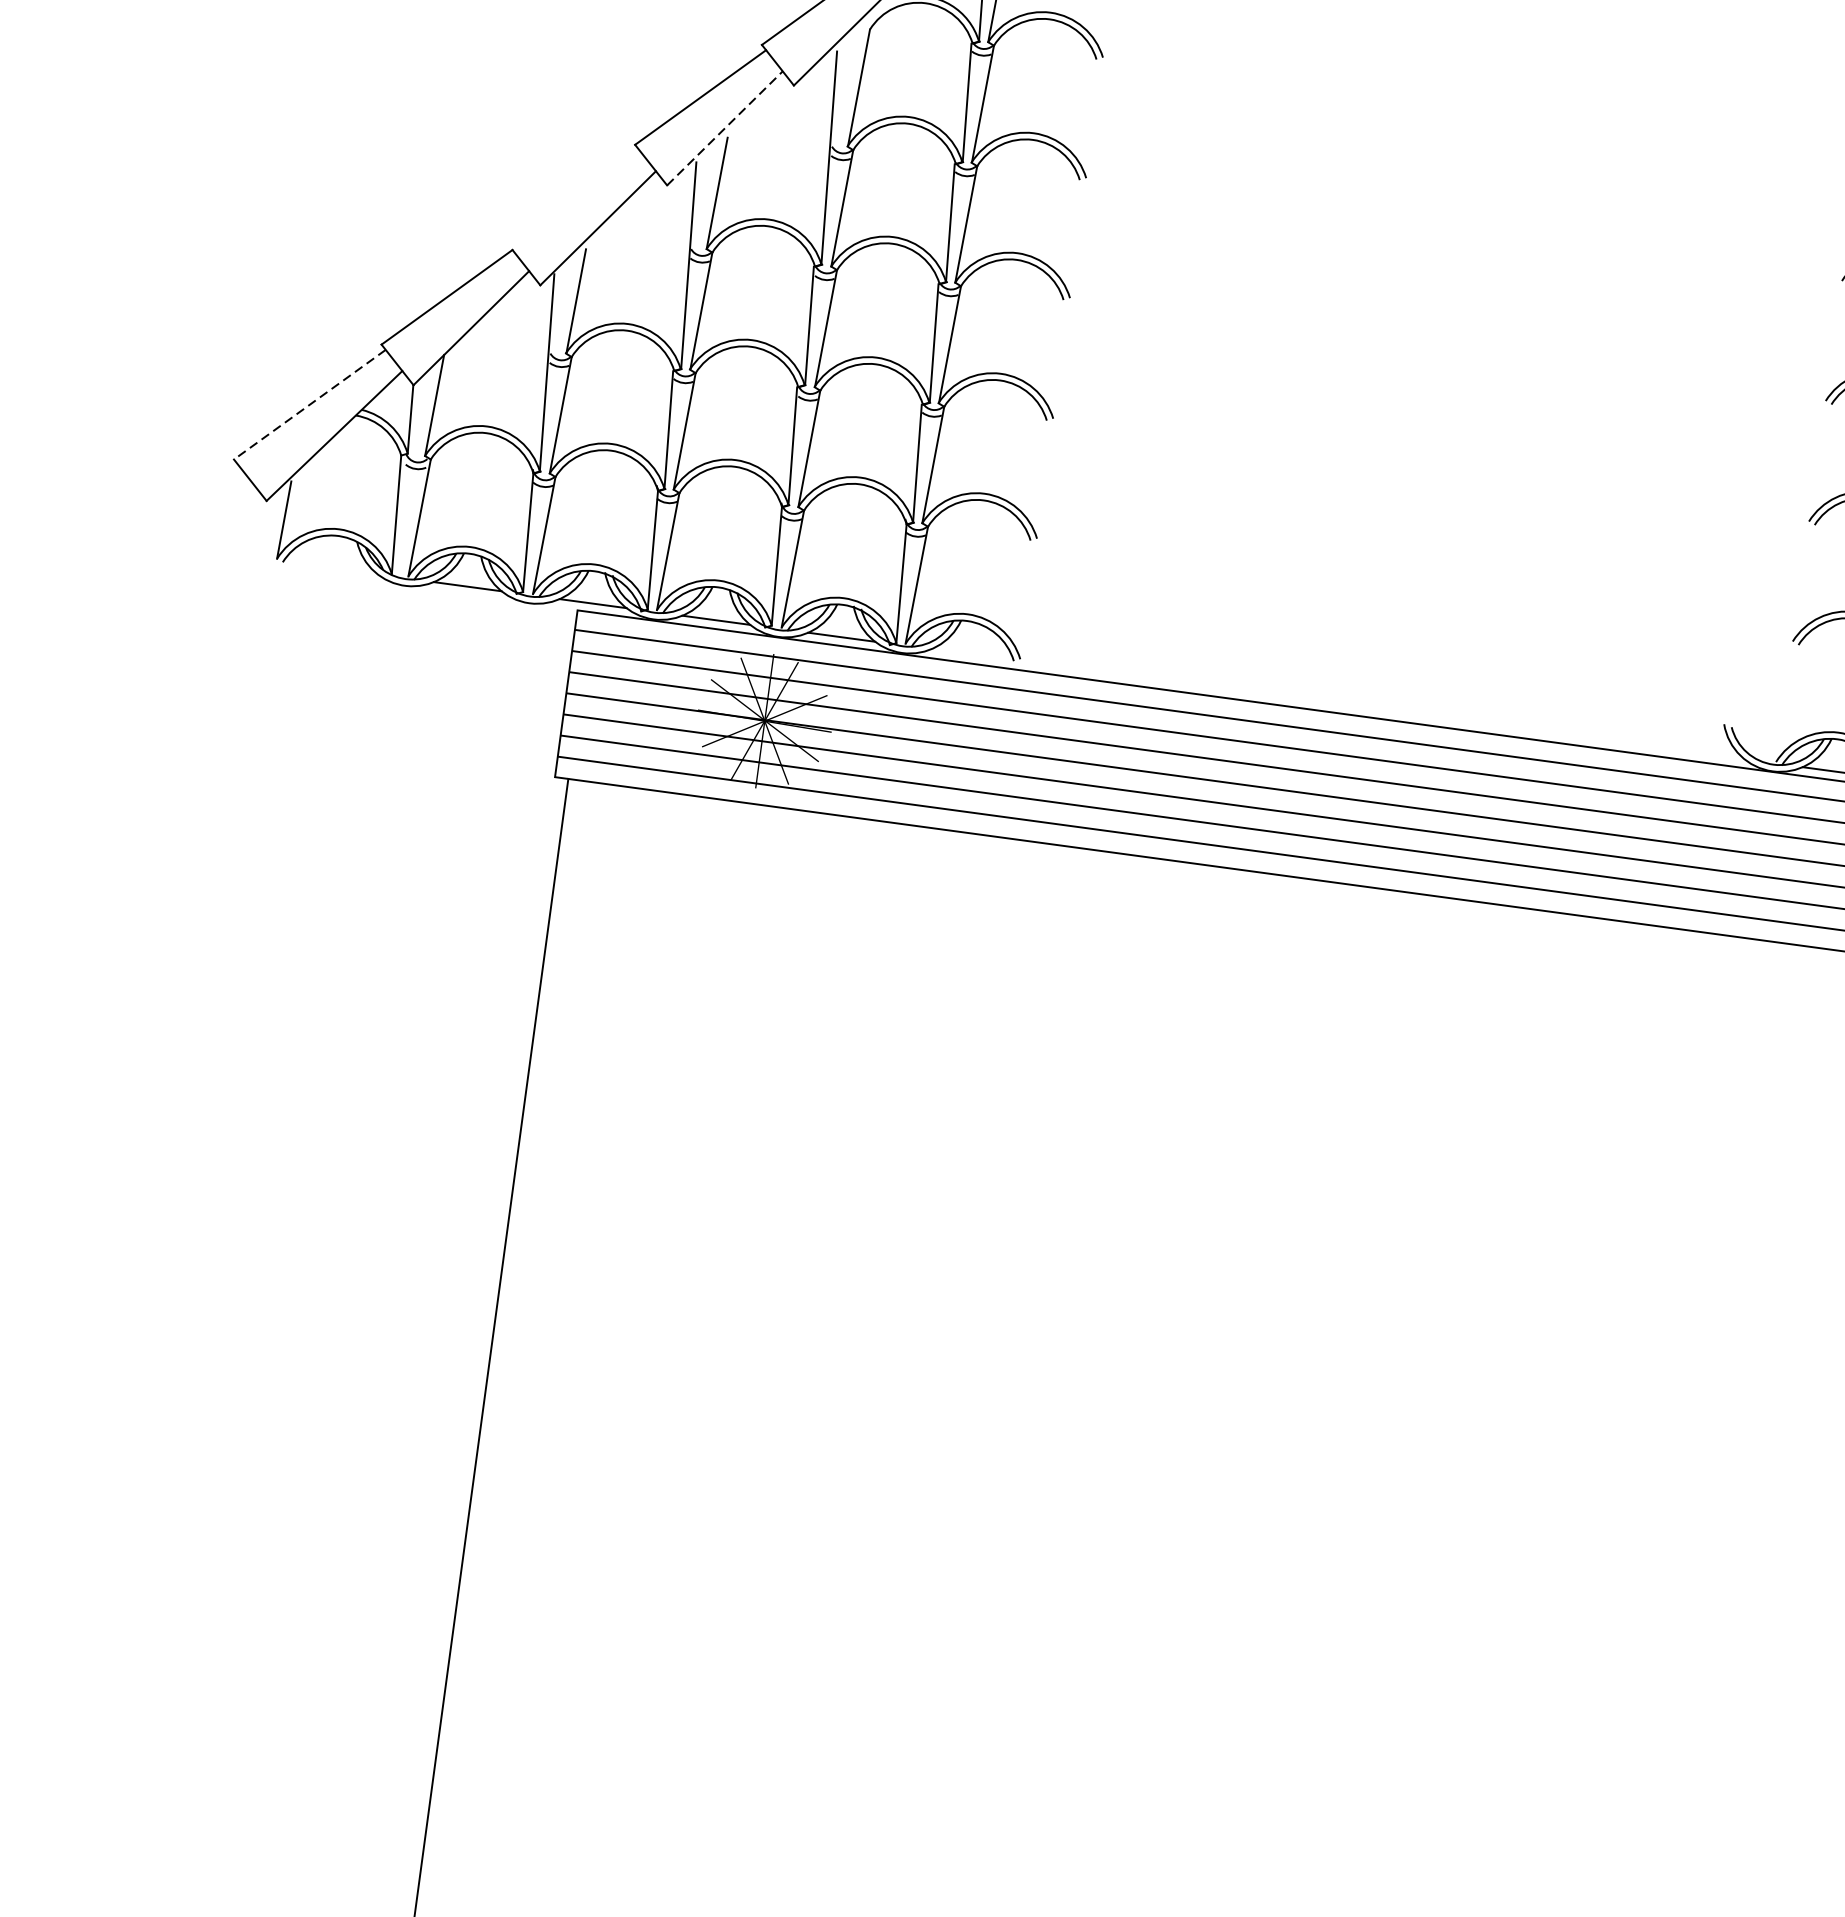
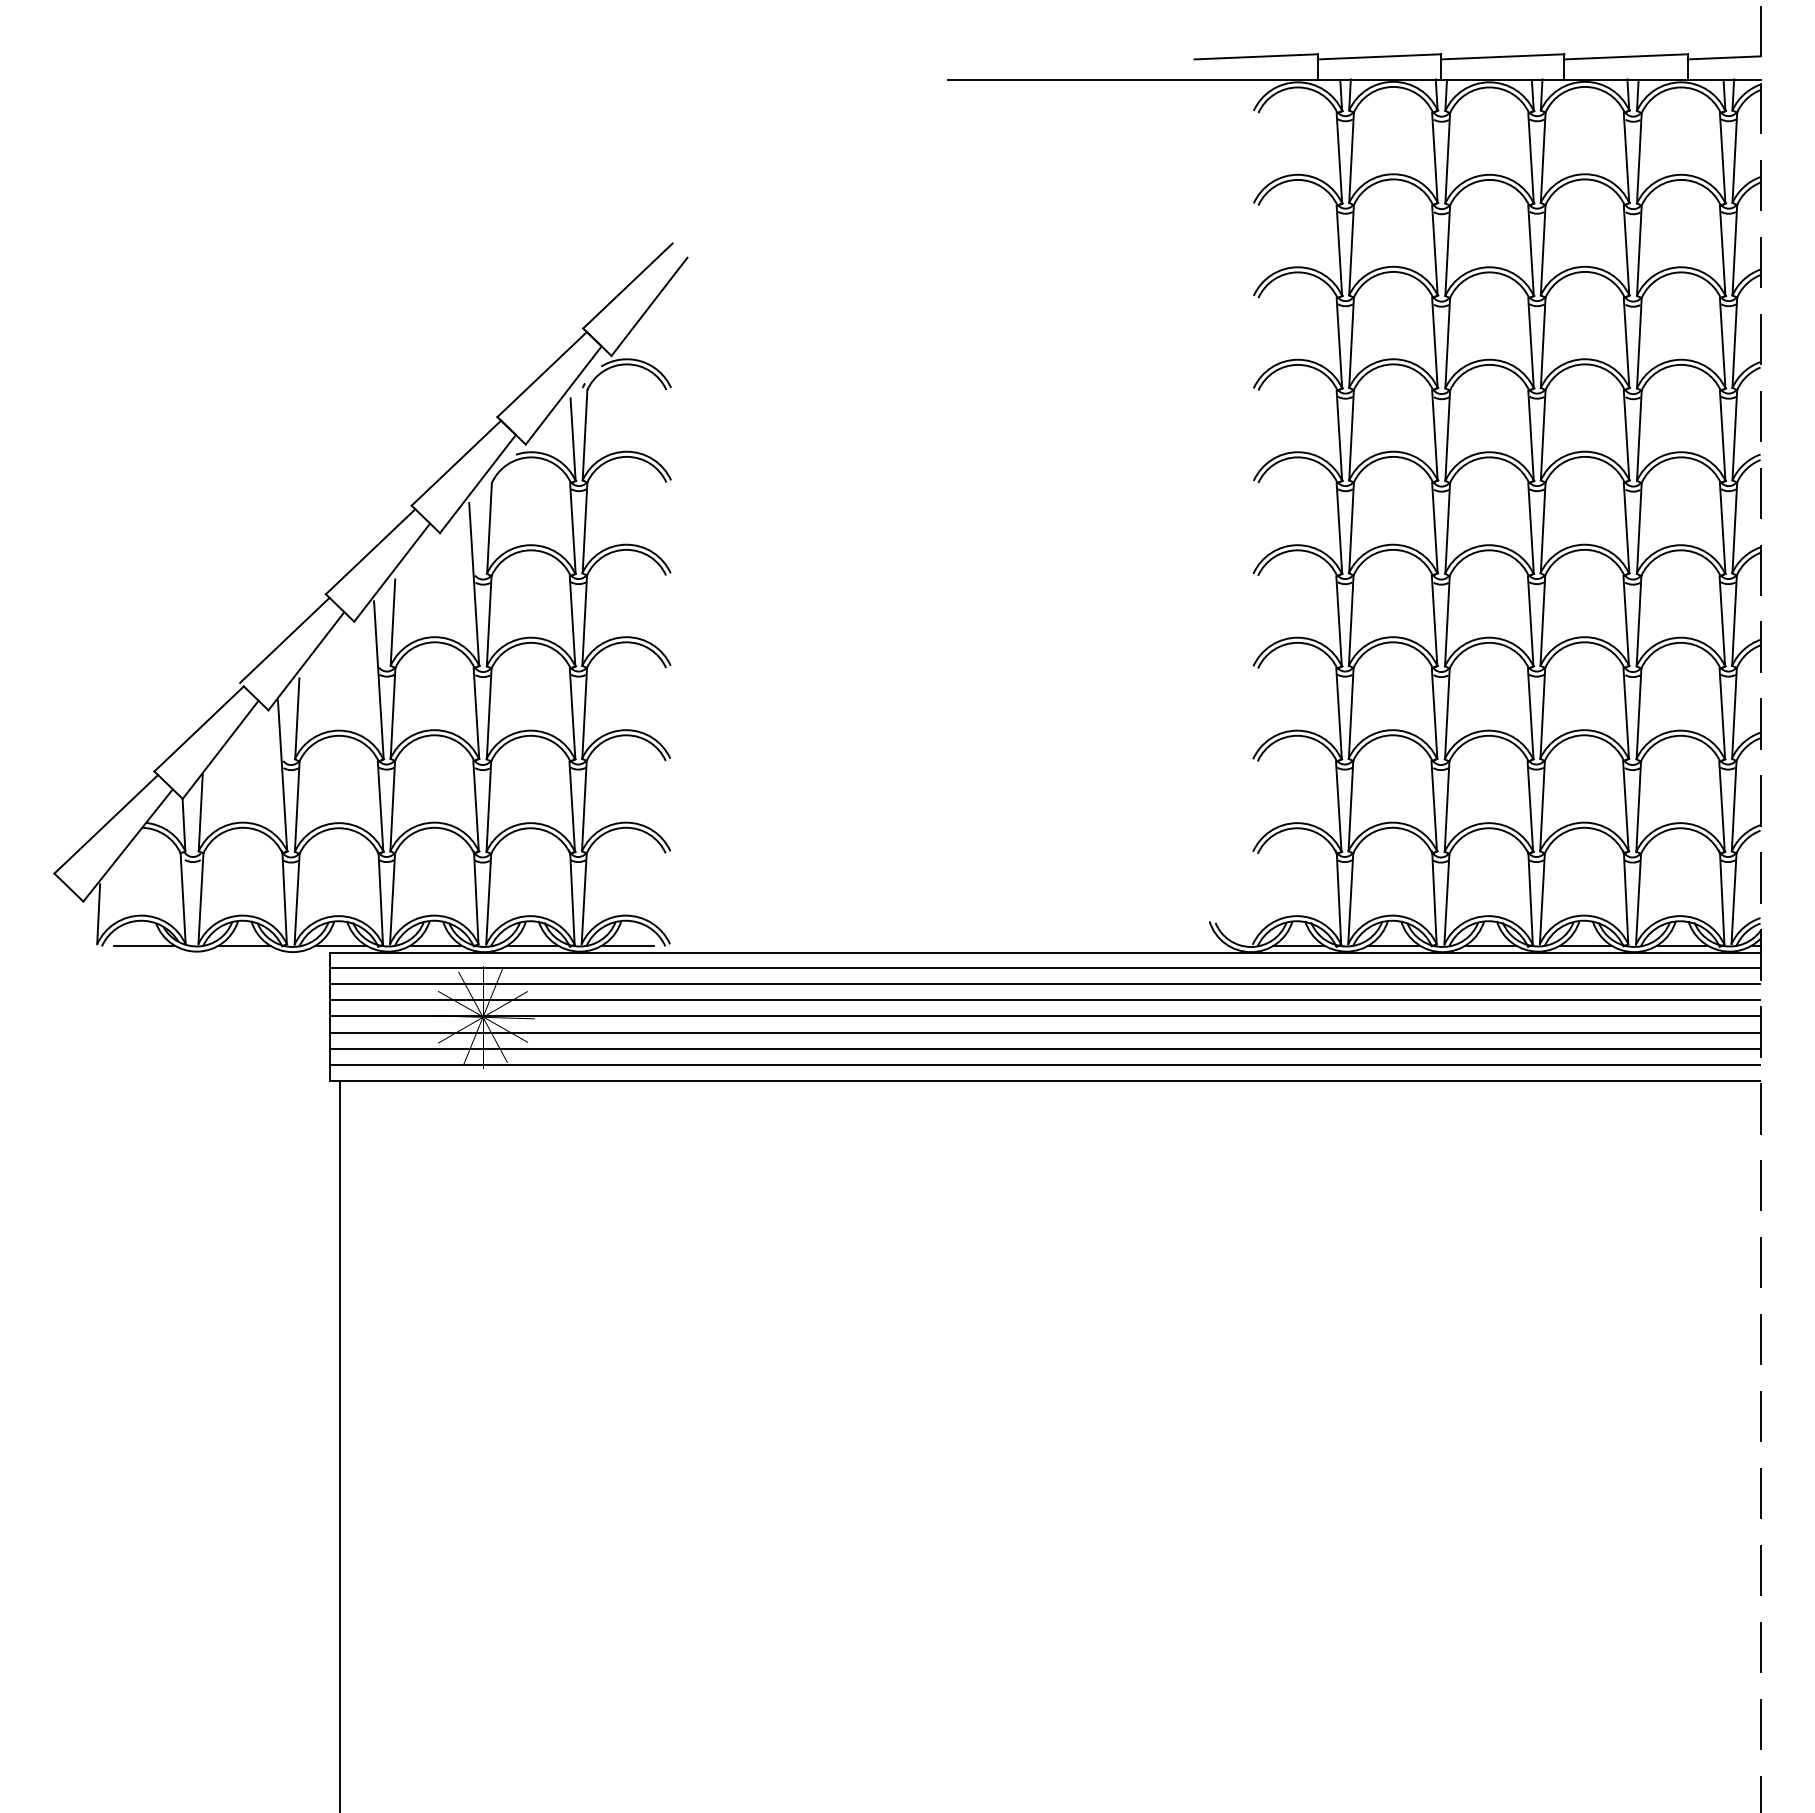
line: (725, 128) -> (392, 572), dashed -> solid
line: (573, 196) -> (284, 639), added
line: (310, 405) -> (106, 824), dashed -> solid
line: (338, 568) -> (144, 945), added
line: (964, 653) -> (627, 945), added

